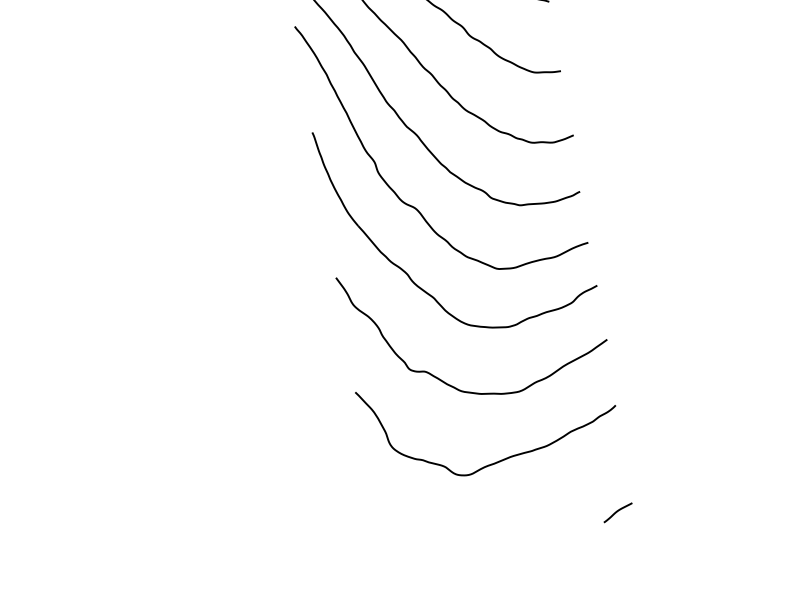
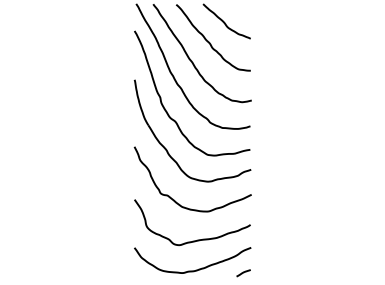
curve: (514, 521) -> (196, 269), added

